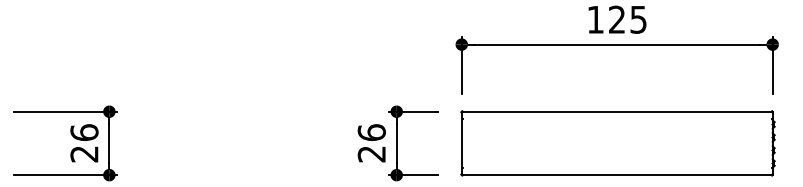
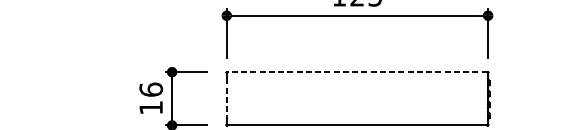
line: (617, 111) -> (357, 71), solid -> dashed
line: (461, 143) -> (226, 98), solid -> dashed
text: (371, 154) -> (150, 108), 26 -> 16

